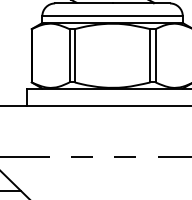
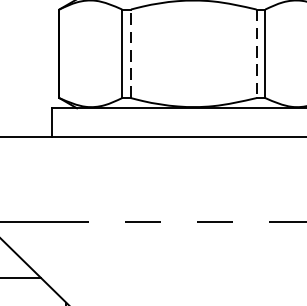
line: (74, 55) -> (130, 53), solid -> dashed
line: (150, 55) -> (256, 53), solid -> dashed

